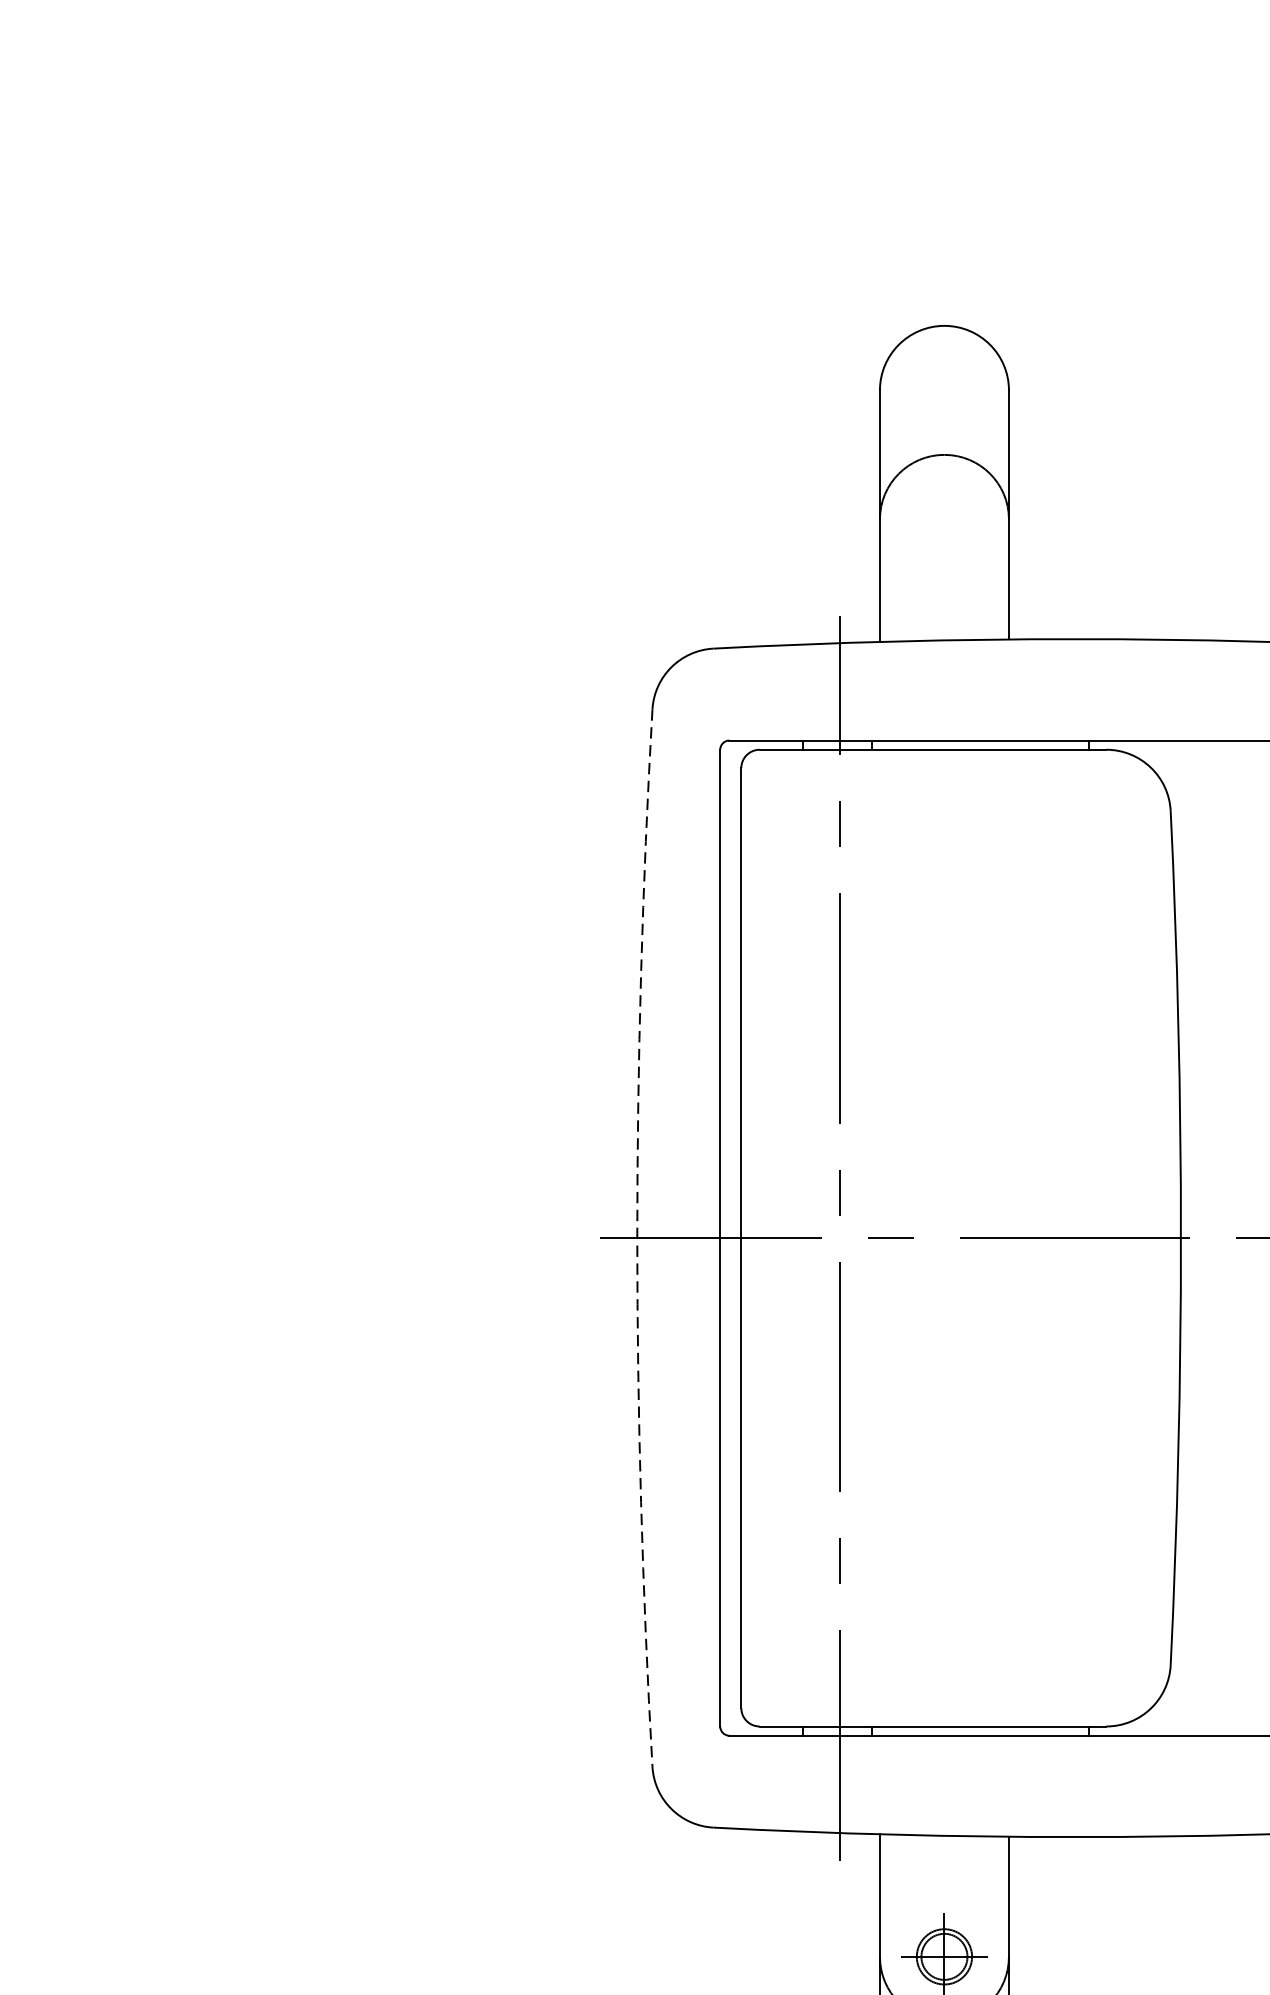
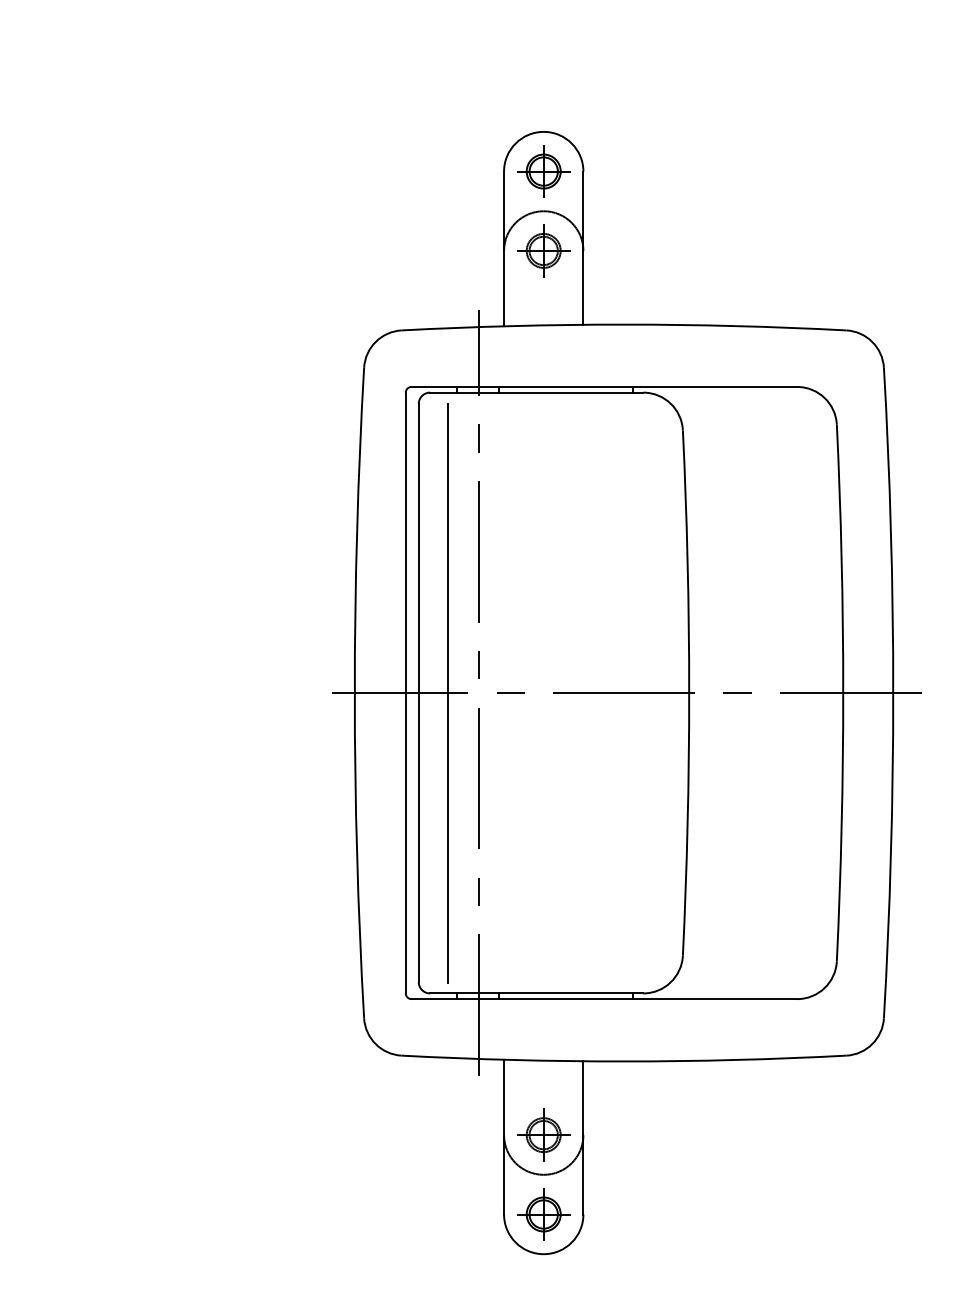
part: (944, 390) -> (543, 171), added
part: (944, 518) -> (543, 250), added
arc: (636, 1238) -> (354, 693), dashed -> solid
line: (789, 1238) -> (448, 693), added

